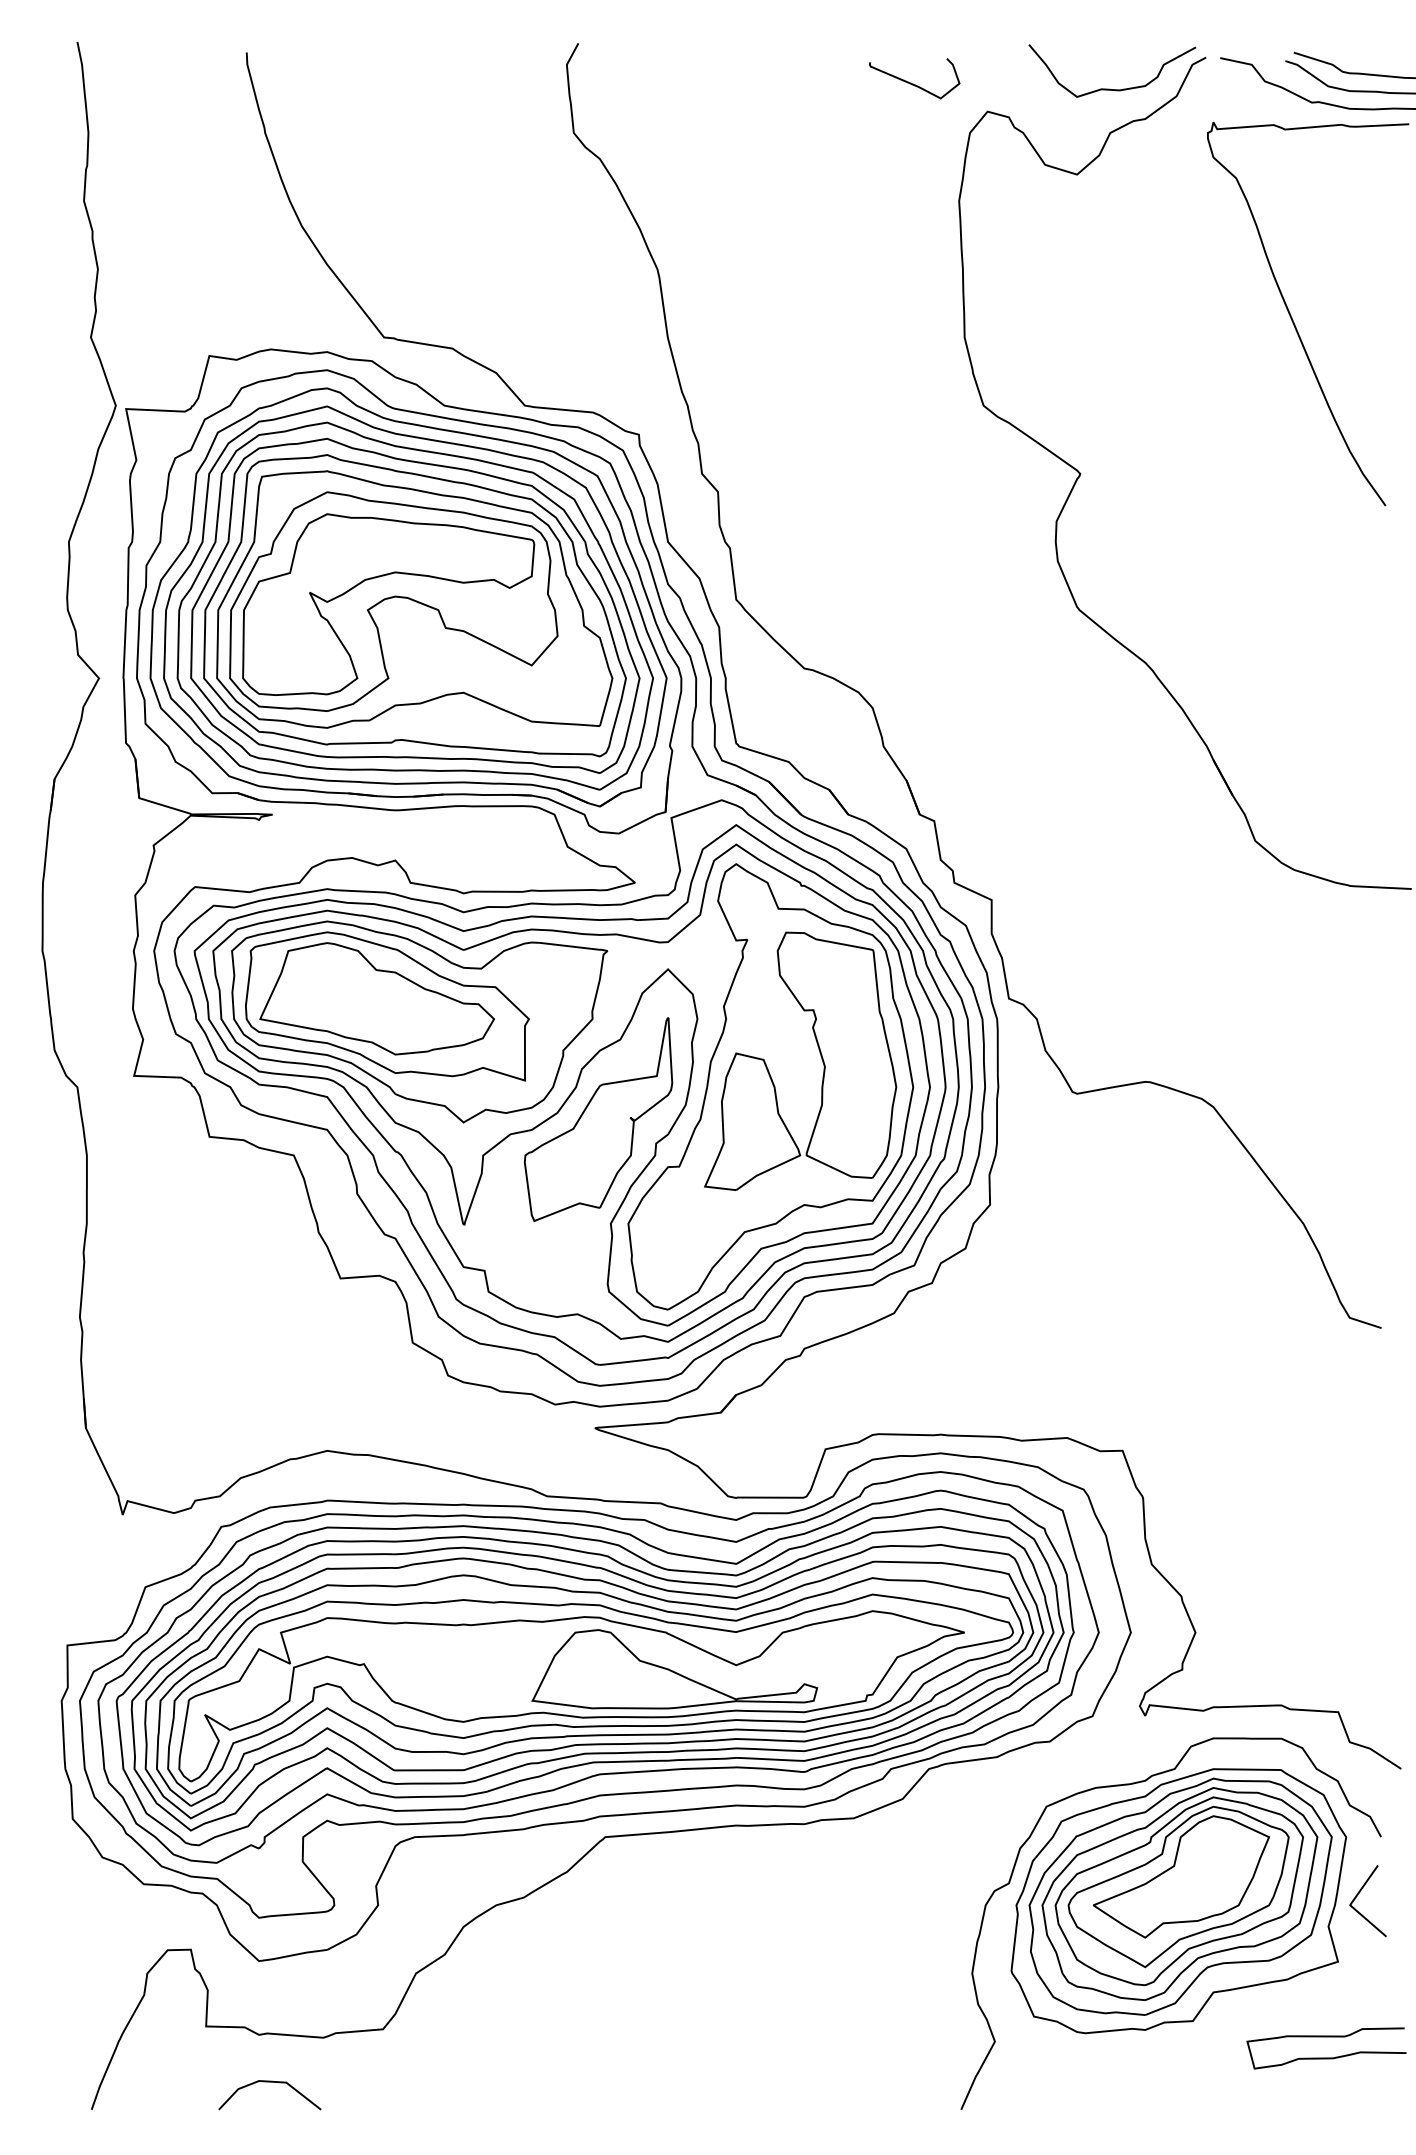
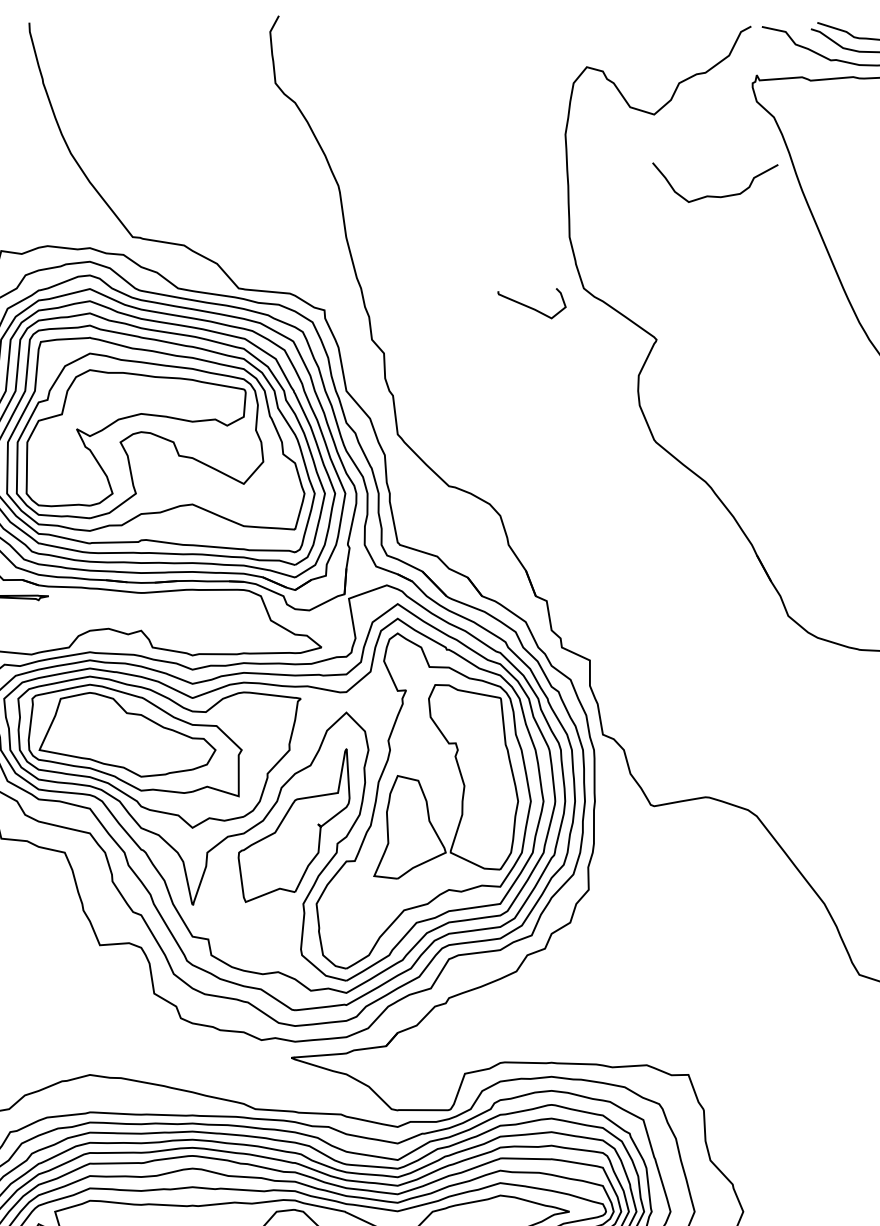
curve: (911, 82) -> (529, 306), moved
curve: (1109, 88) -> (713, 195), moved

